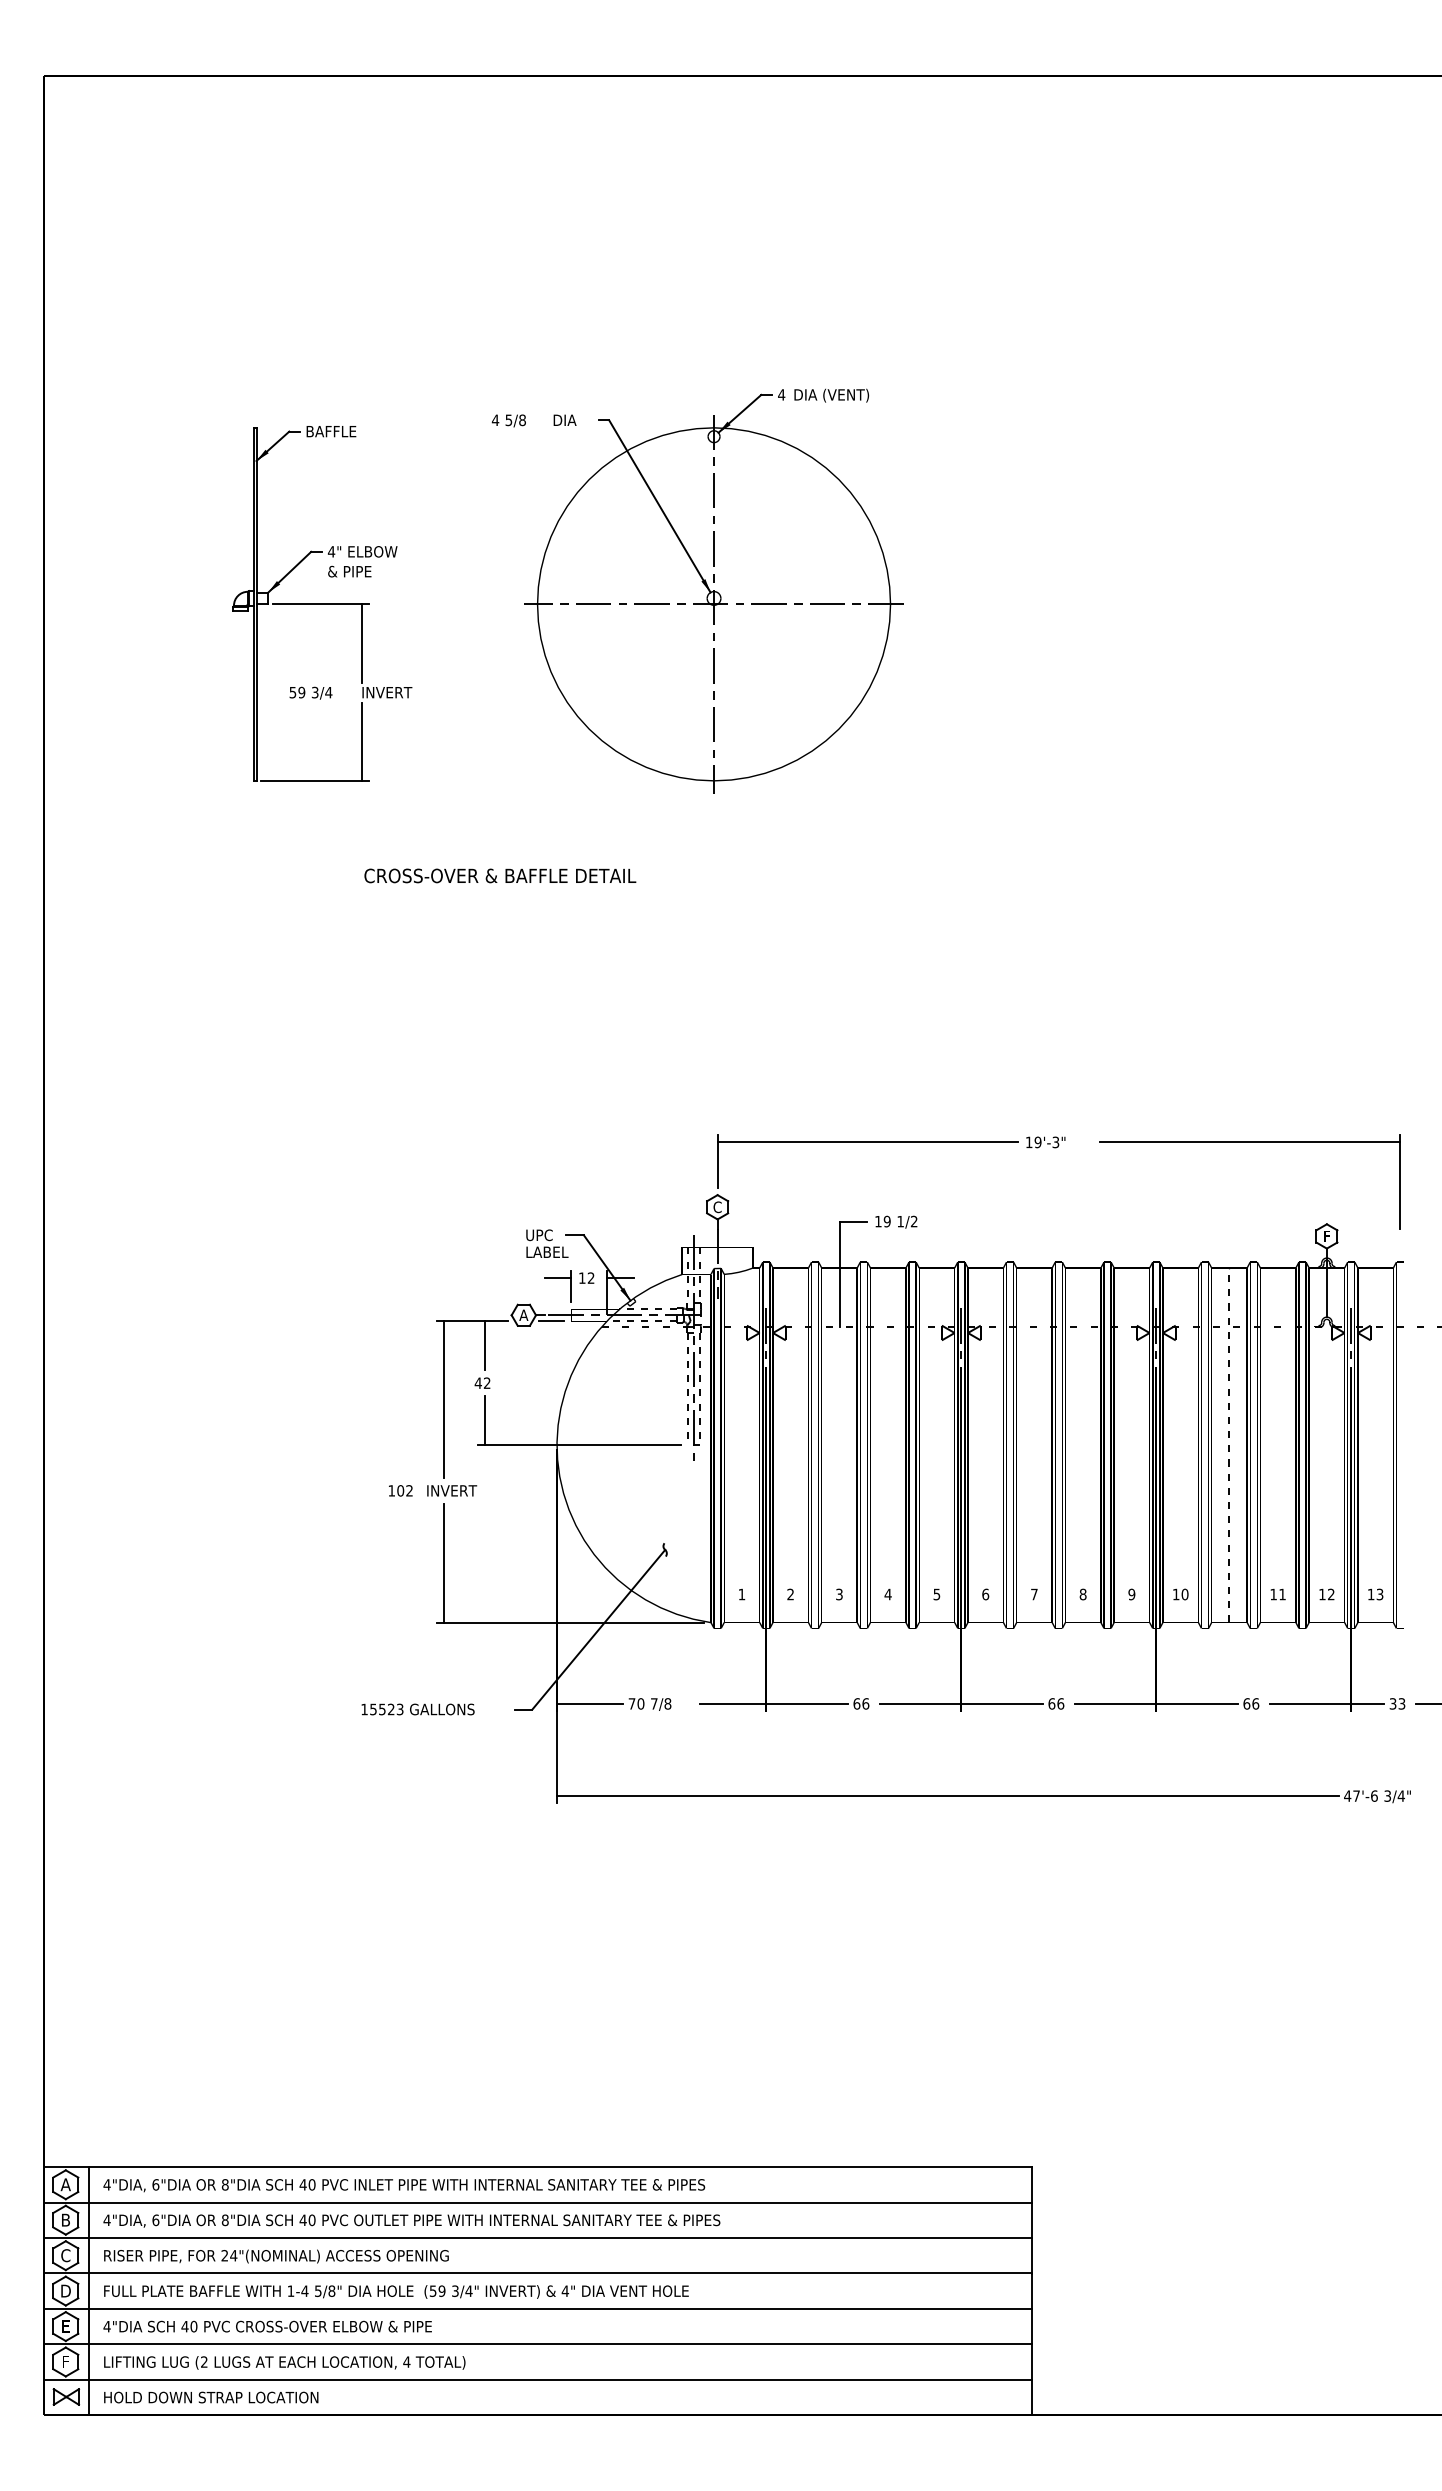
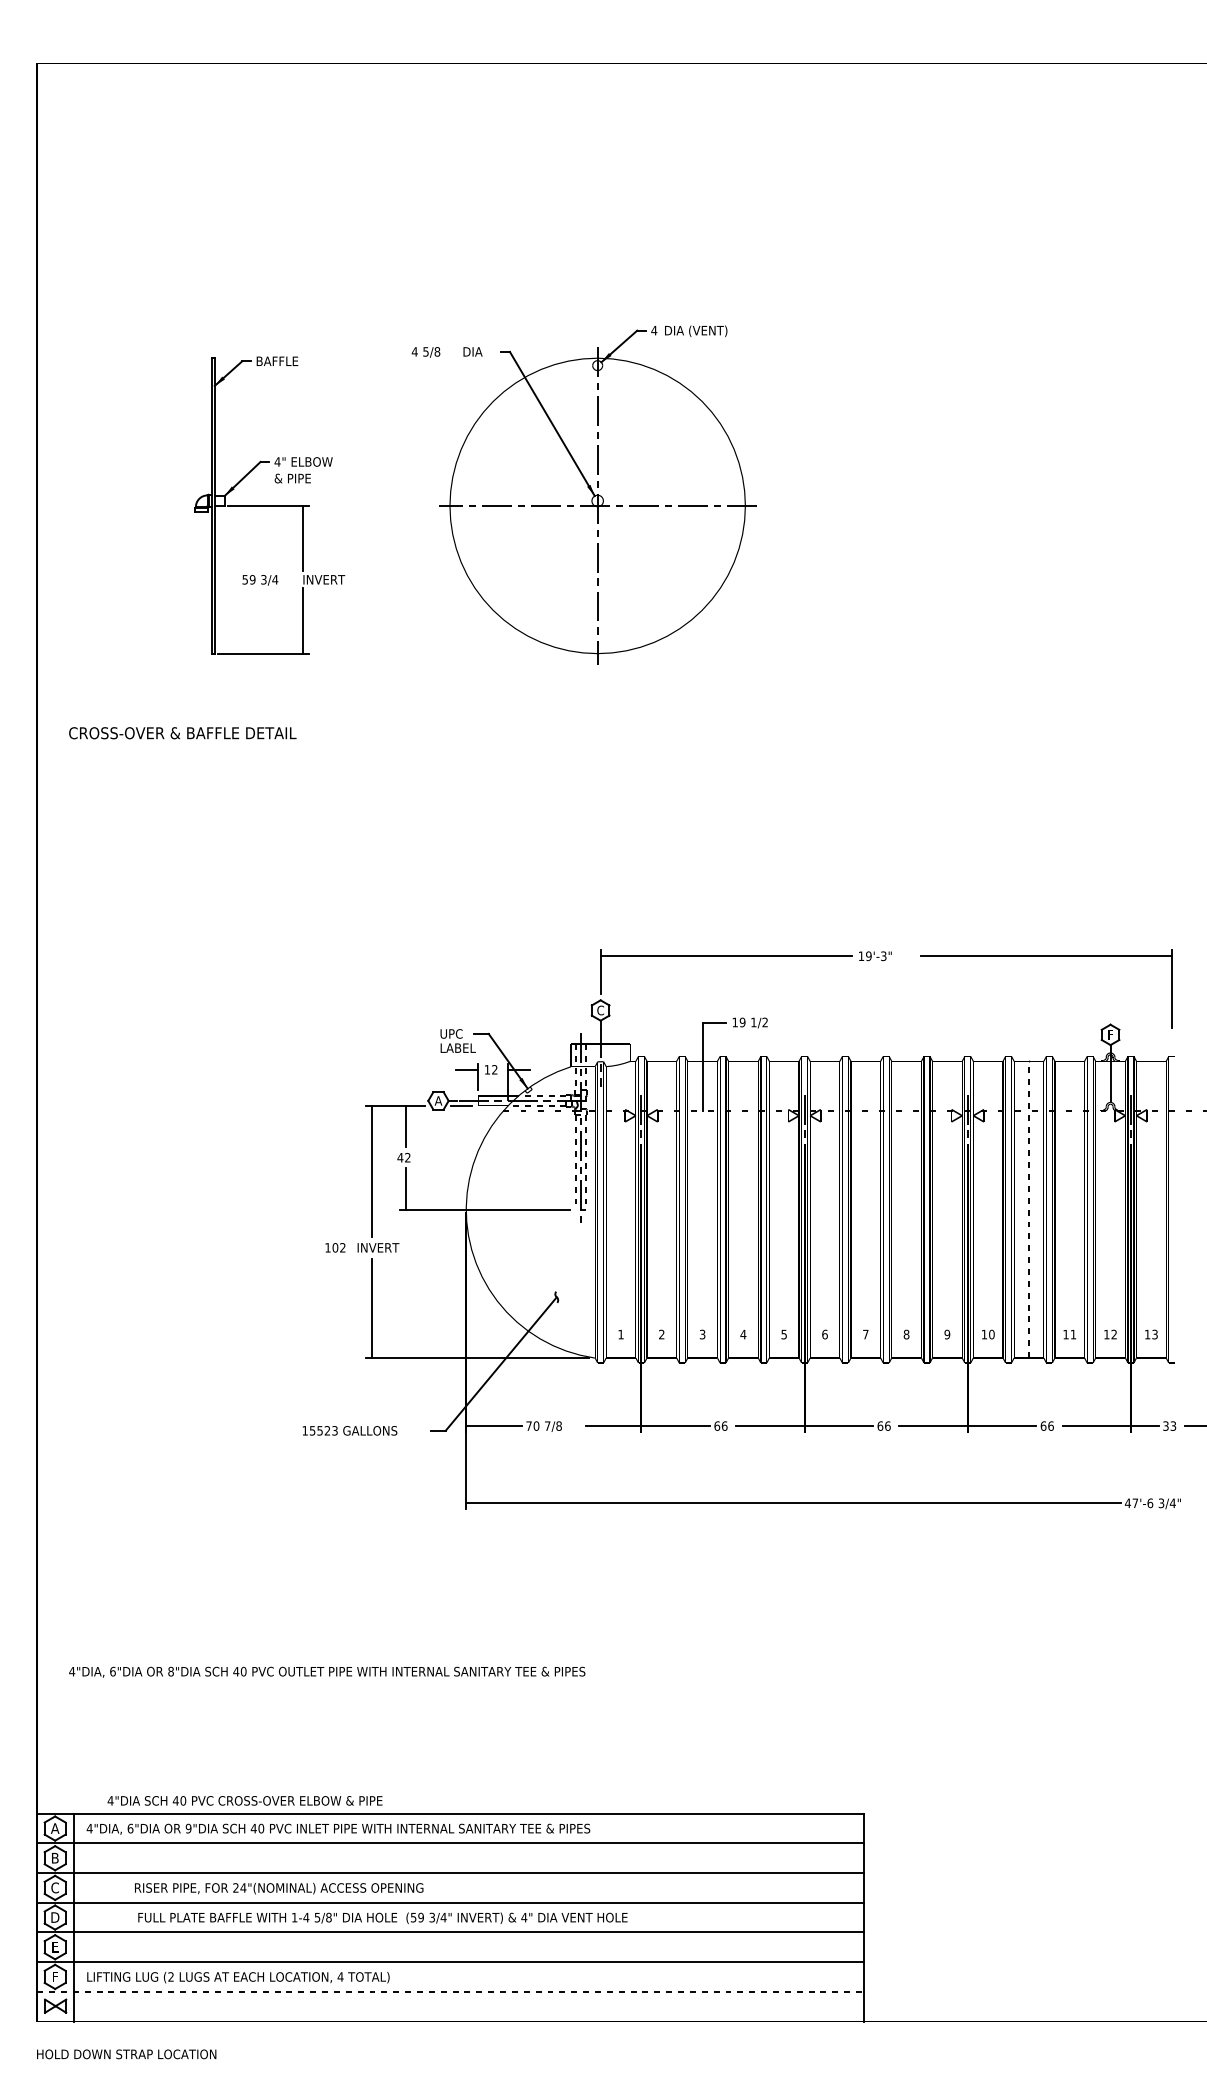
text: (500, 875) -> (182, 732), moved
text: (224, 2184) -> (187, 1828), 8"DIA -> 9"DIA
text: (411, 2220) -> (326, 1671), moved
text: (276, 2256) -> (279, 1888), moved
text: (396, 2291) -> (382, 1917), moved
text: (267, 2326) -> (244, 1800), moved
line: (538, 2379) -> (450, 1991), solid -> dashed
text: (211, 2397) -> (126, 2054), moved

